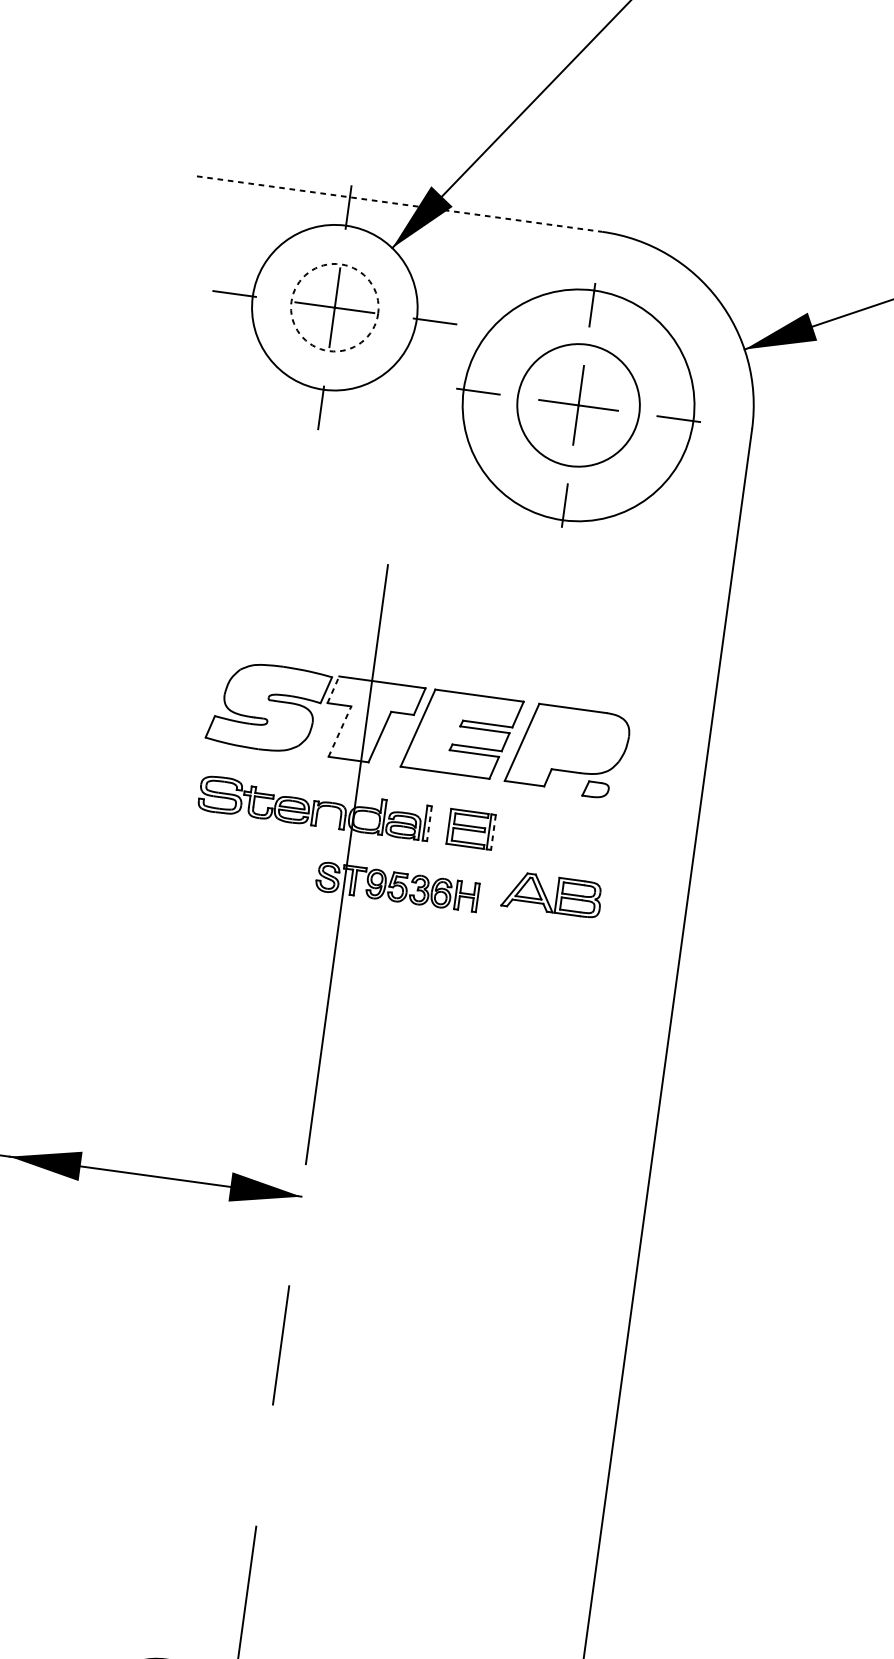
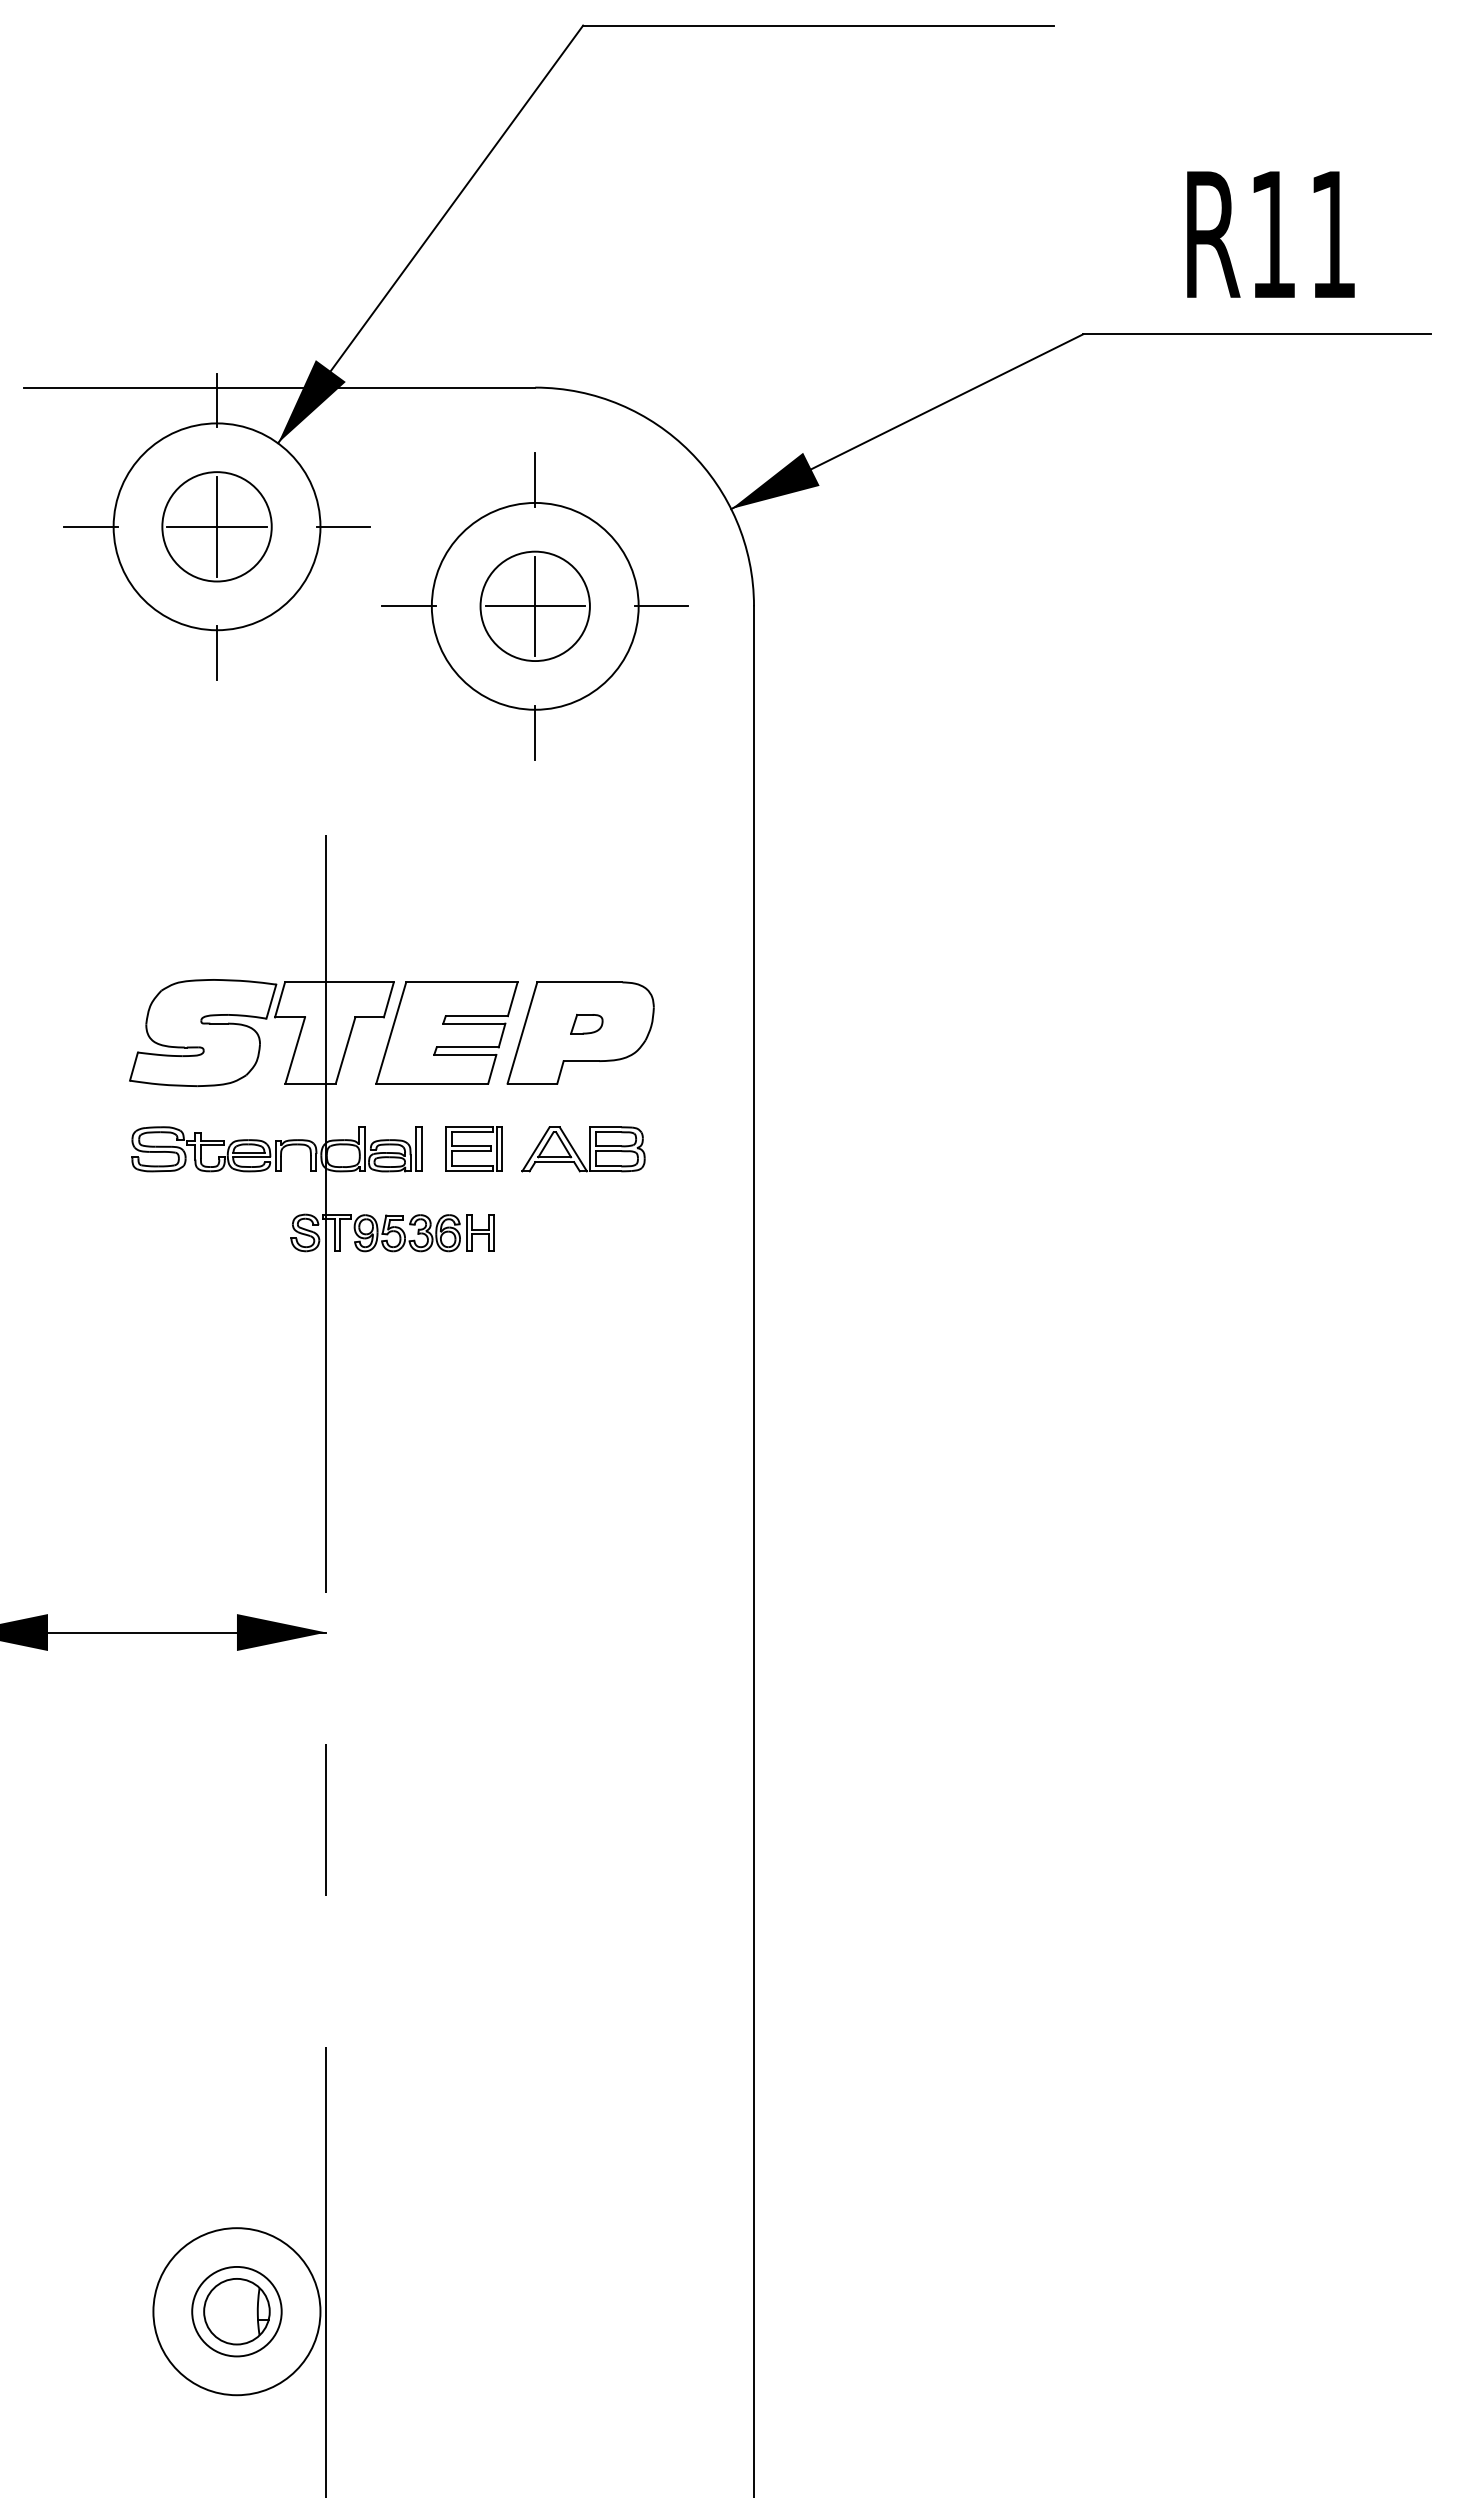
line: (399, 204) -> (279, 387), dashed -> solid
circle: (334, 307) -> (216, 526), dashed -> solid
circle: (578, 404) -> (534, 605), size x0.71
circle: (577, 405) -> (534, 606), size x0.71
line: (333, 689) -> (280, 999), dashed -> solid
line: (340, 731) -> (295, 1050), dashed -> solid
part: (595, 789) -> (586, 1023), moved
line: (429, 823) -> (421, 1149), dashed -> solid
line: (493, 832) -> (502, 1149), dashed -> solid
part: (552, 894) -> (583, 1149), moved

